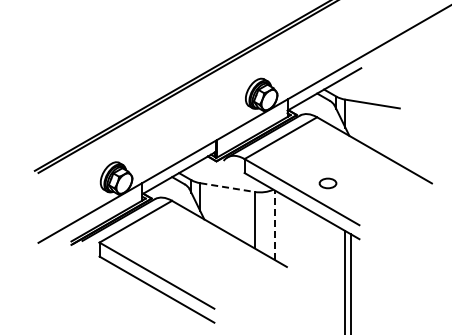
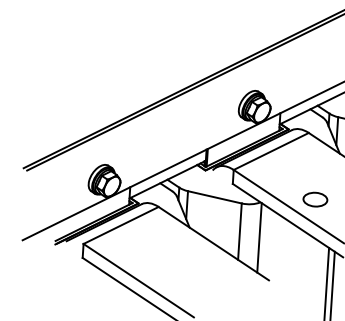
part: (327, 183) -> (314, 199), size x1.43
line: (227, 187) -> (214, 197), dashed -> solid
line: (274, 225) -> (259, 238), dashed -> solid

